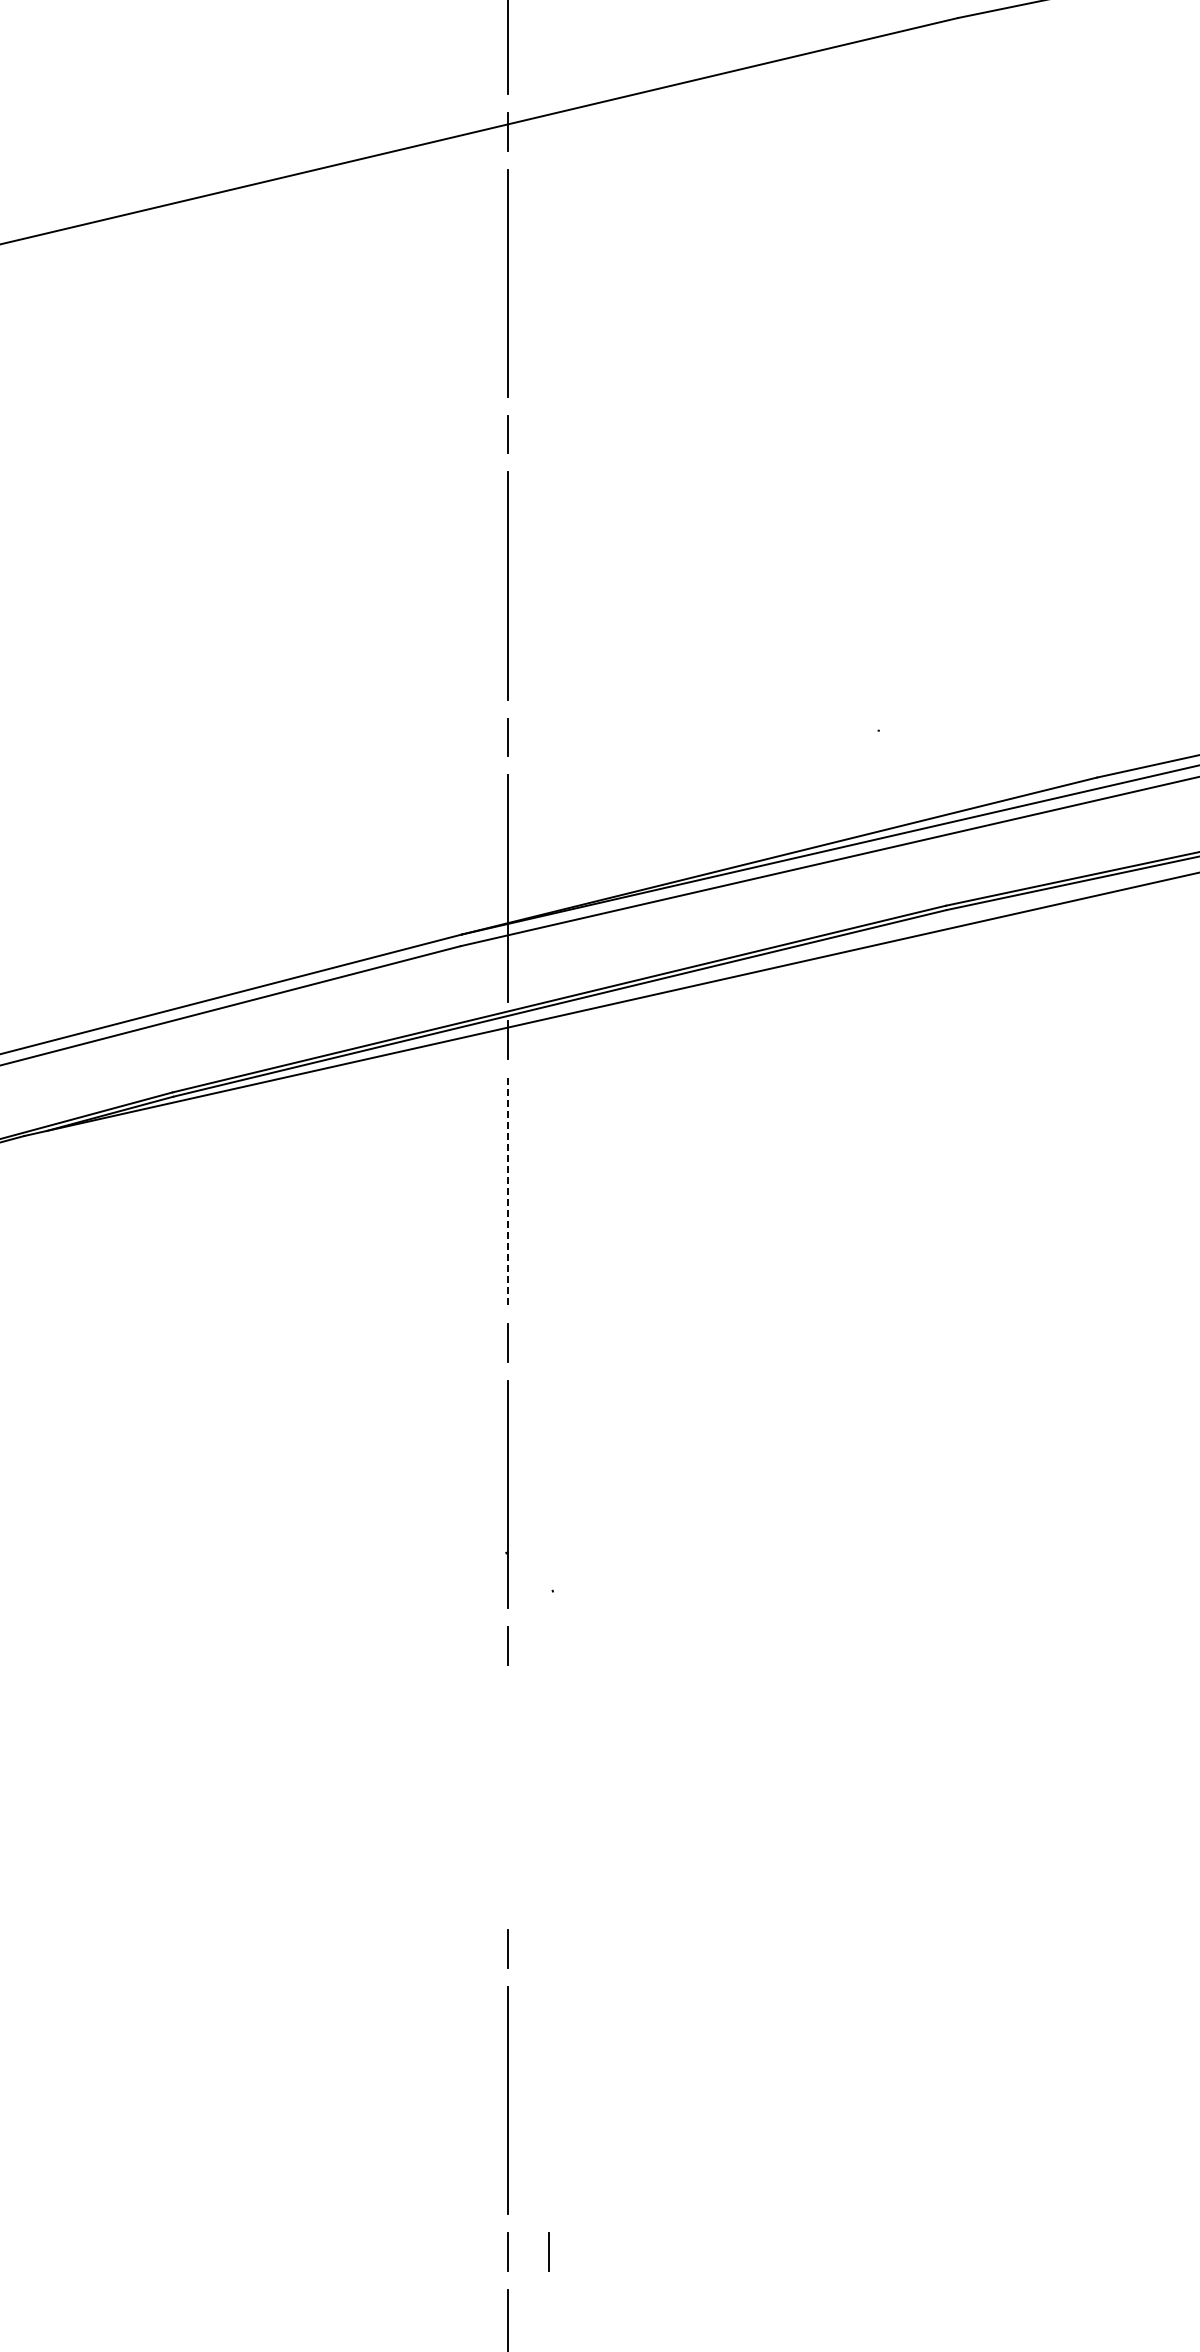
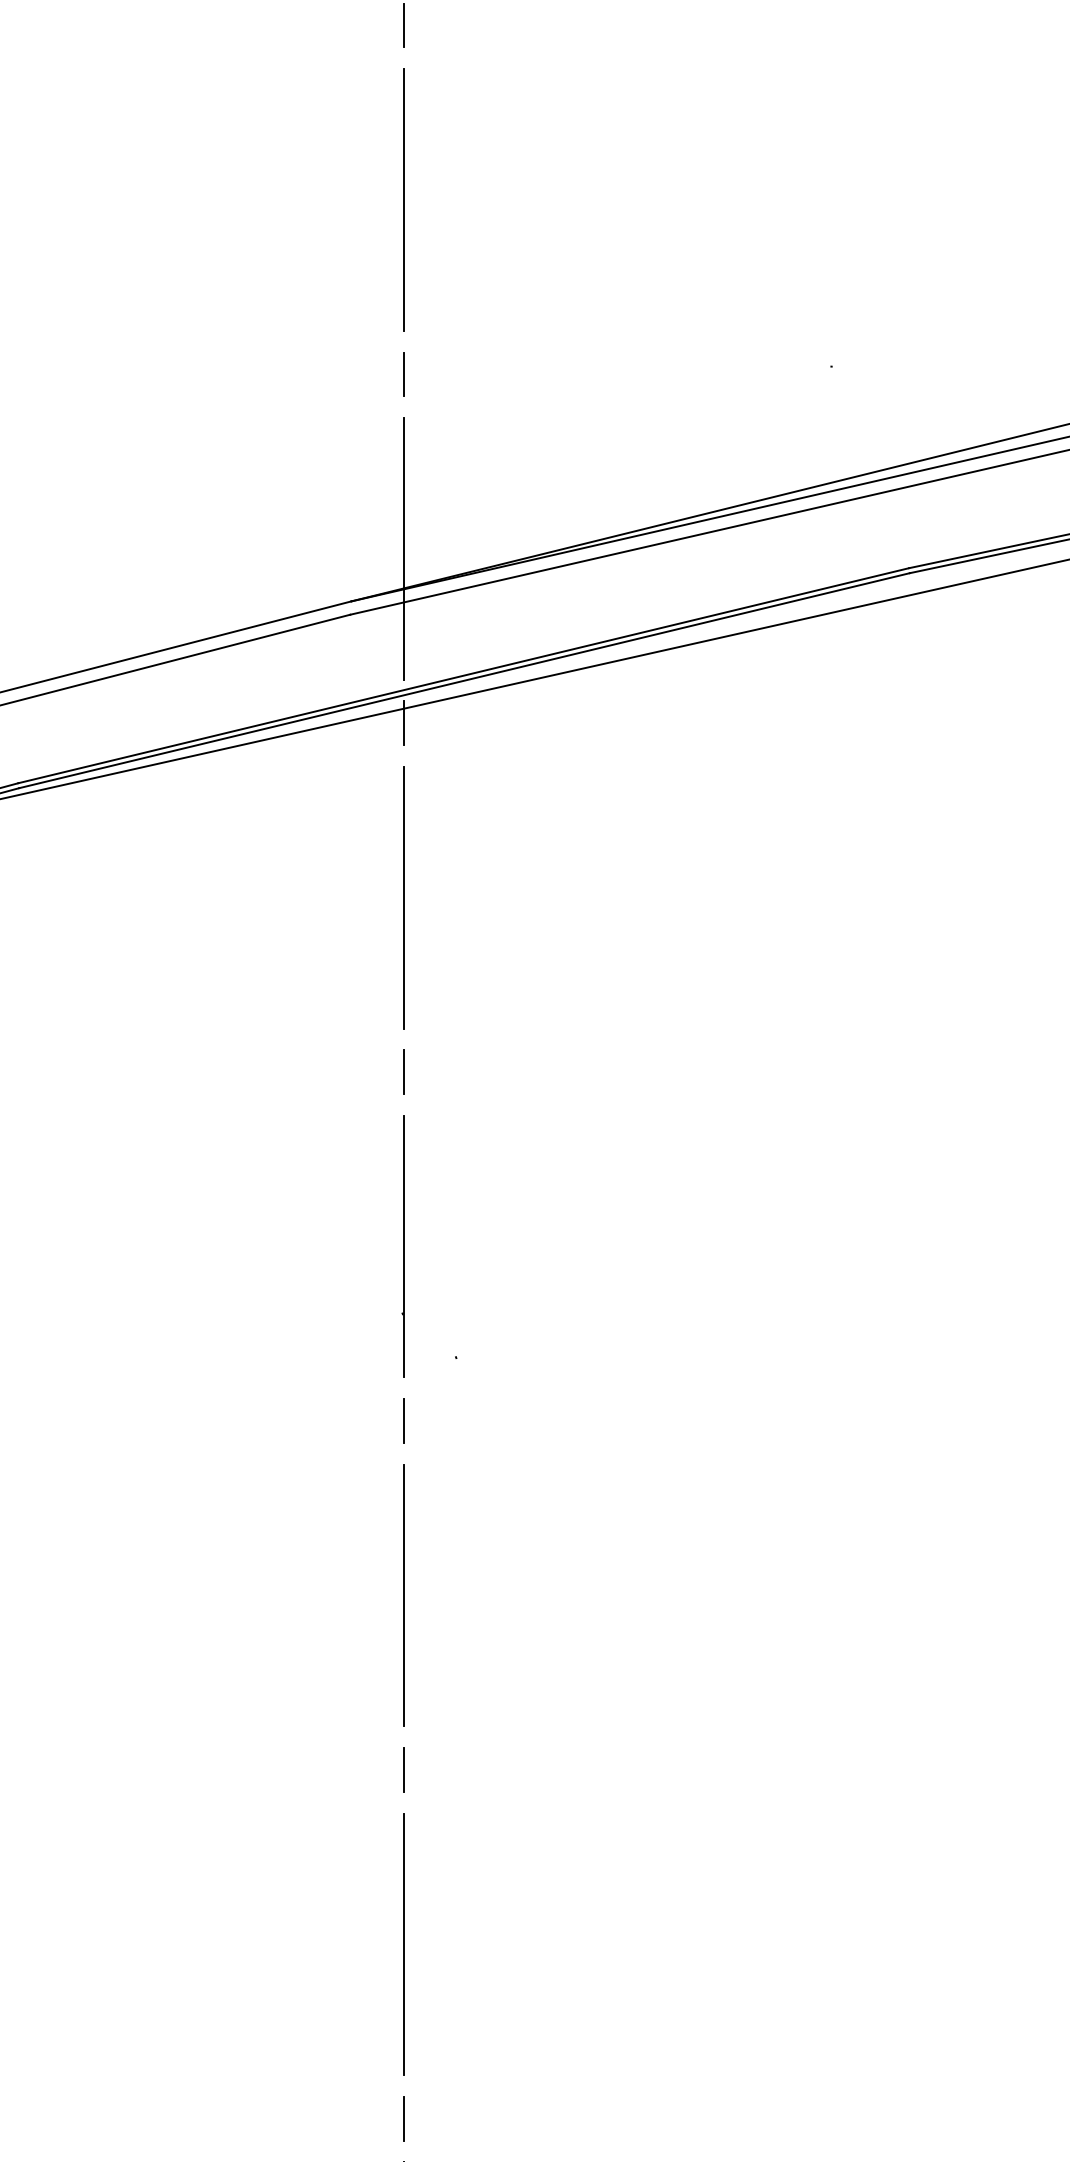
line: (507, 1191) -> (403, 897), dashed -> solid
line: (507, 1797) -> (403, 1595), added
line: (548, 2251) -> (451, 2118), removed

